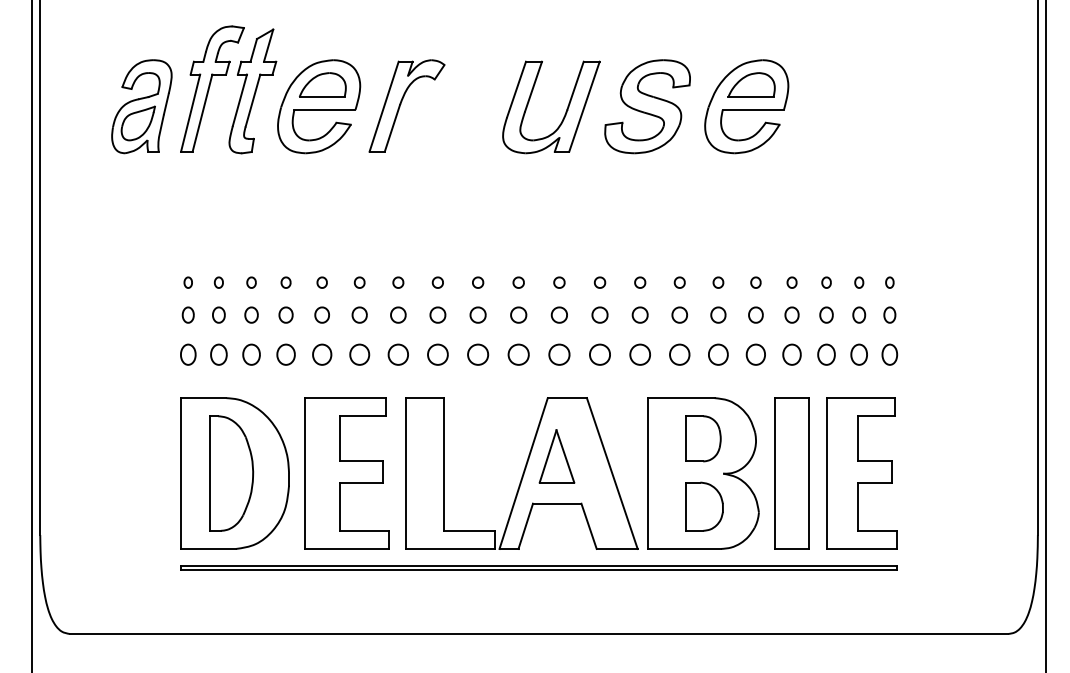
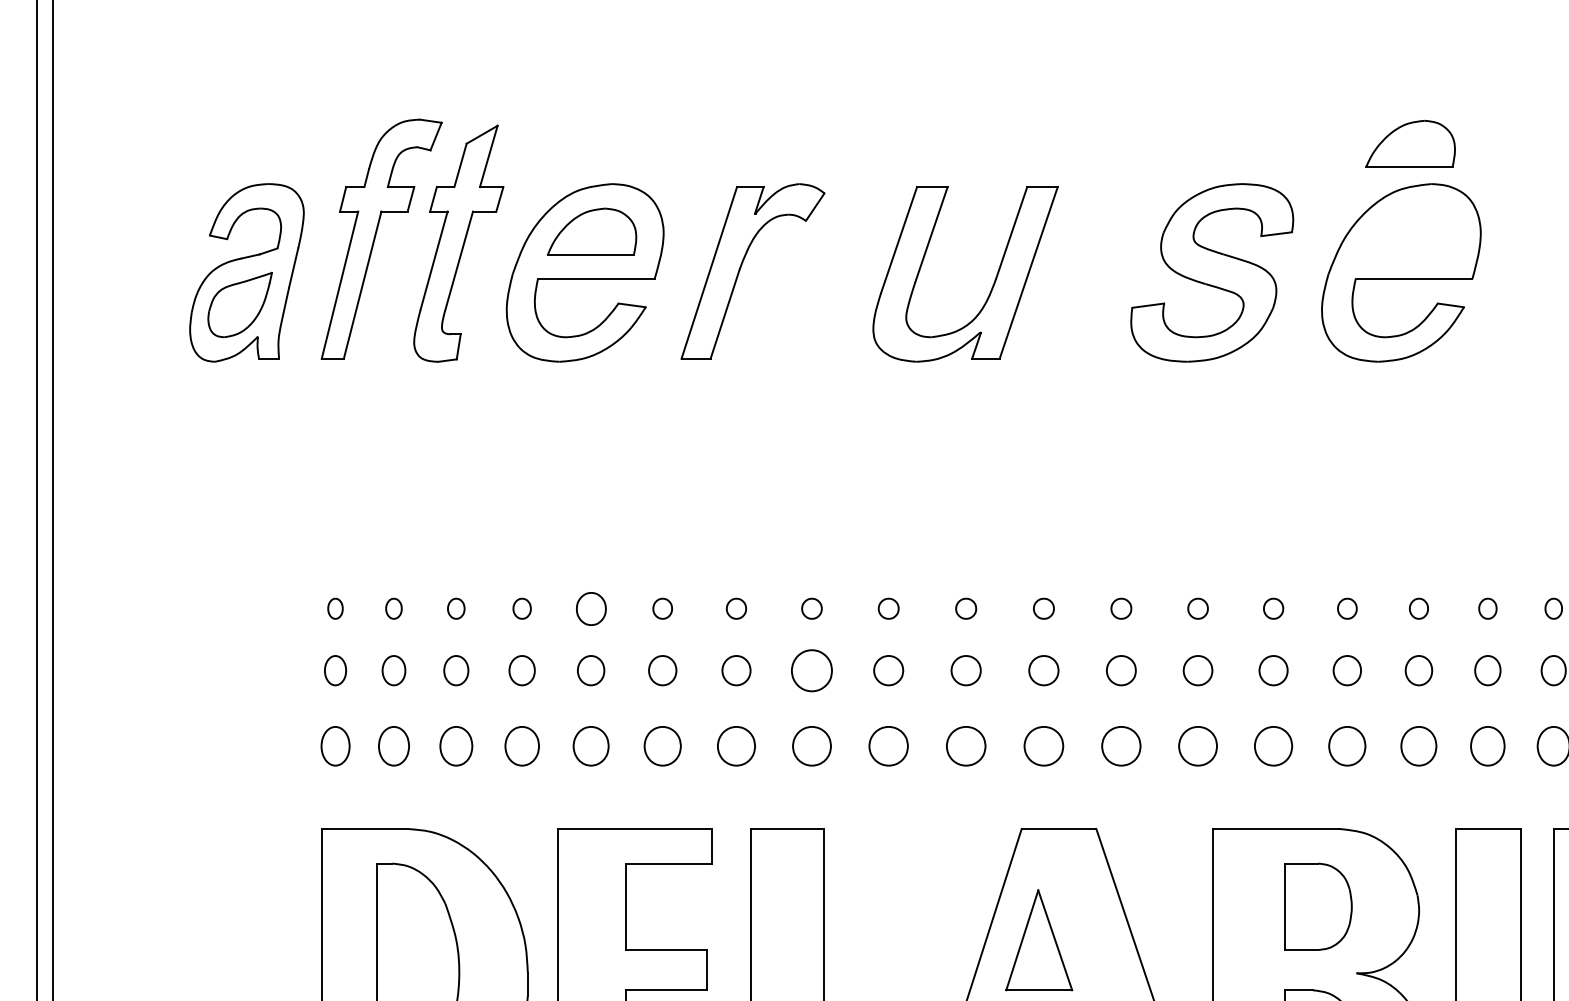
part: (751, 84) -> (1410, 142), moved
part: (565, 111) -> (992, 282), moved
part: (321, 282) -> (589, 608), size x1.6
part: (437, 314) -> (811, 669), size x1.4

